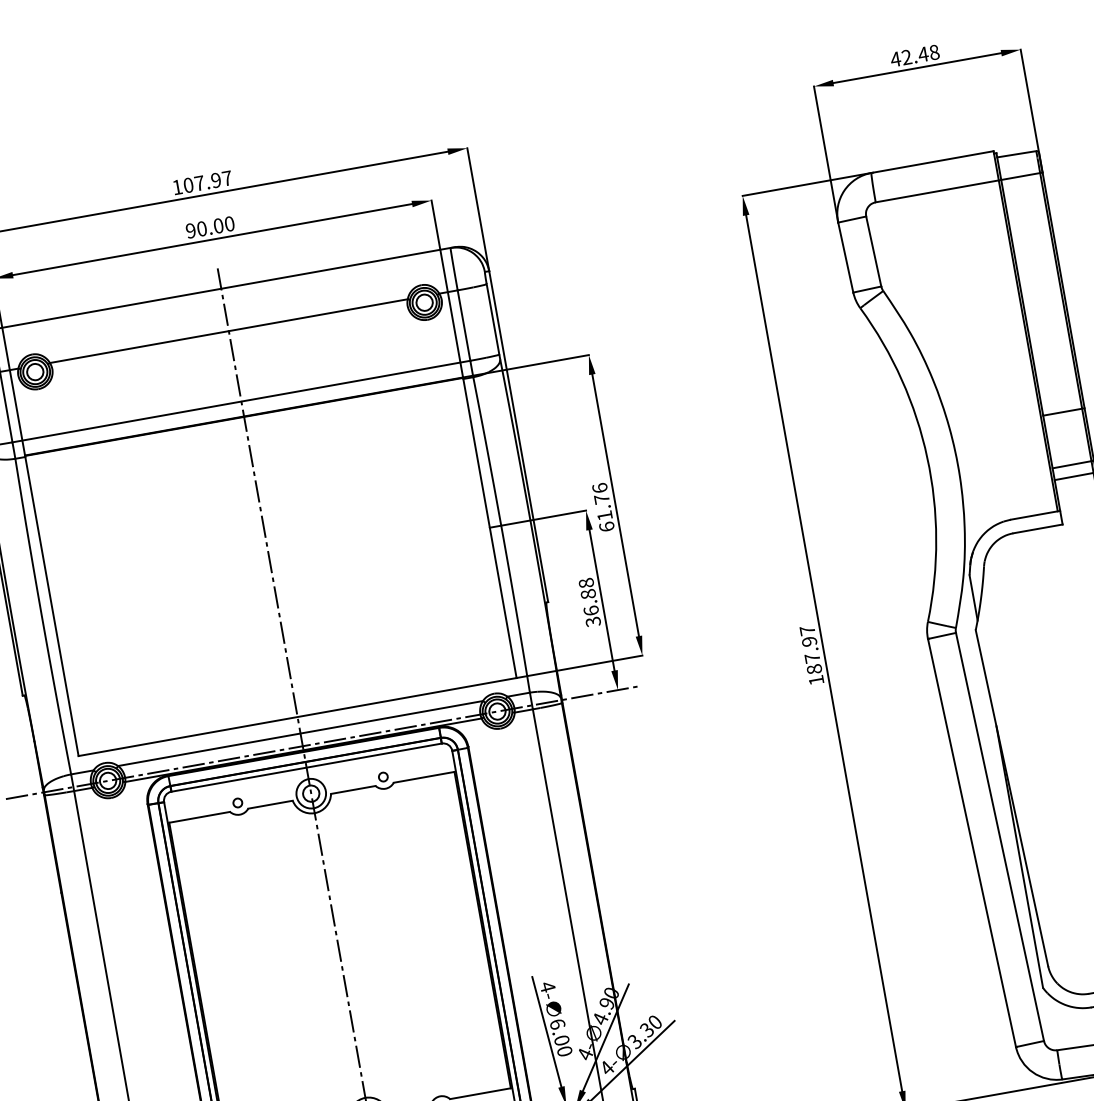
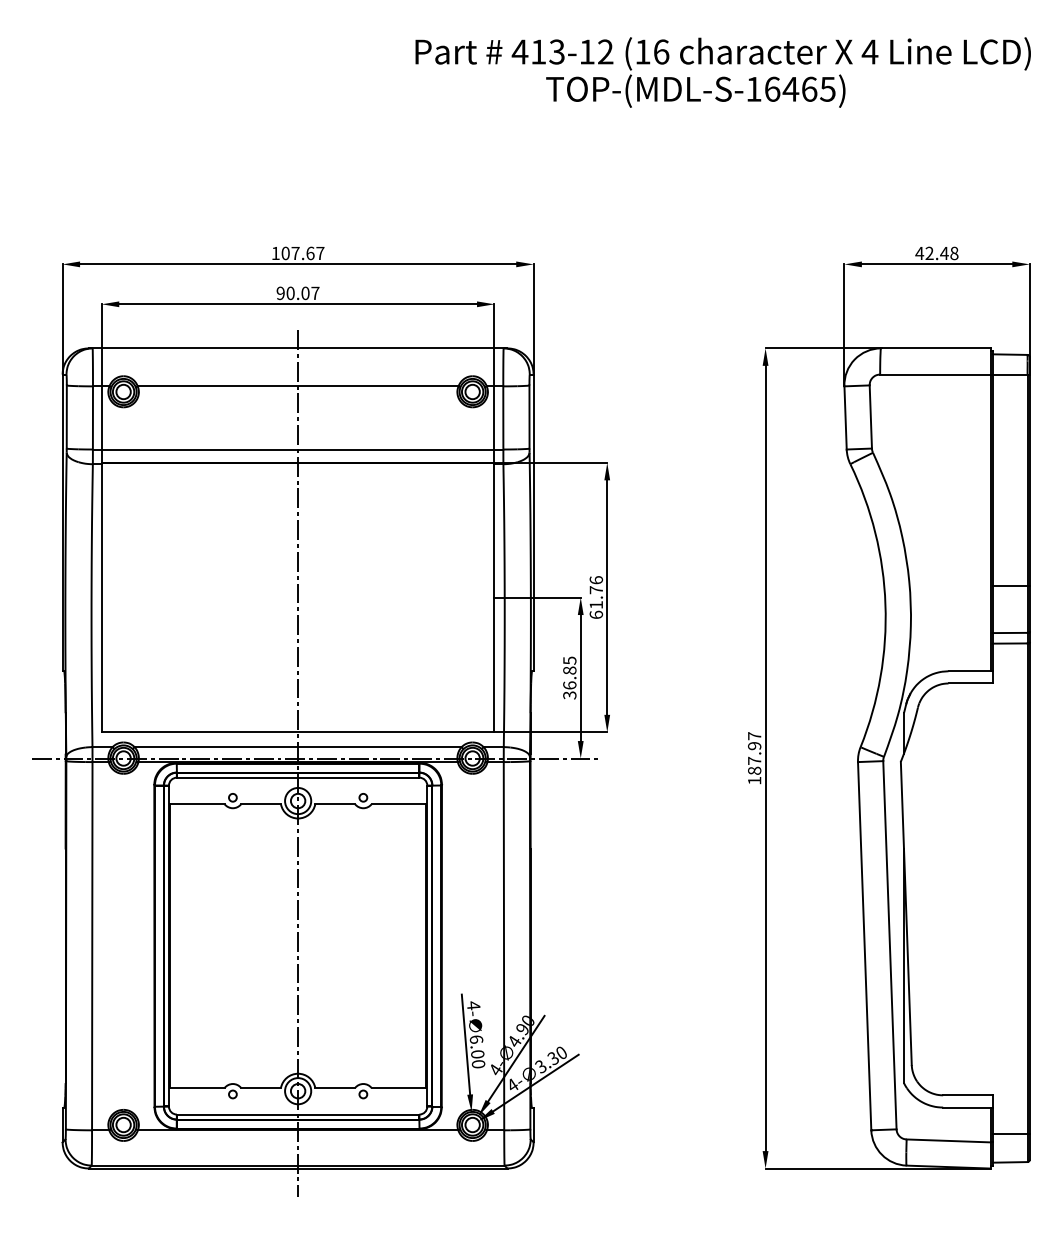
text: (216, 180) -> (310, 253), 107.97 -> 107.67
text: (229, 224) -> (315, 293), 90.00 -> 90.07
text: (586, 583) -> (569, 660), 36.88 -> 36.85

